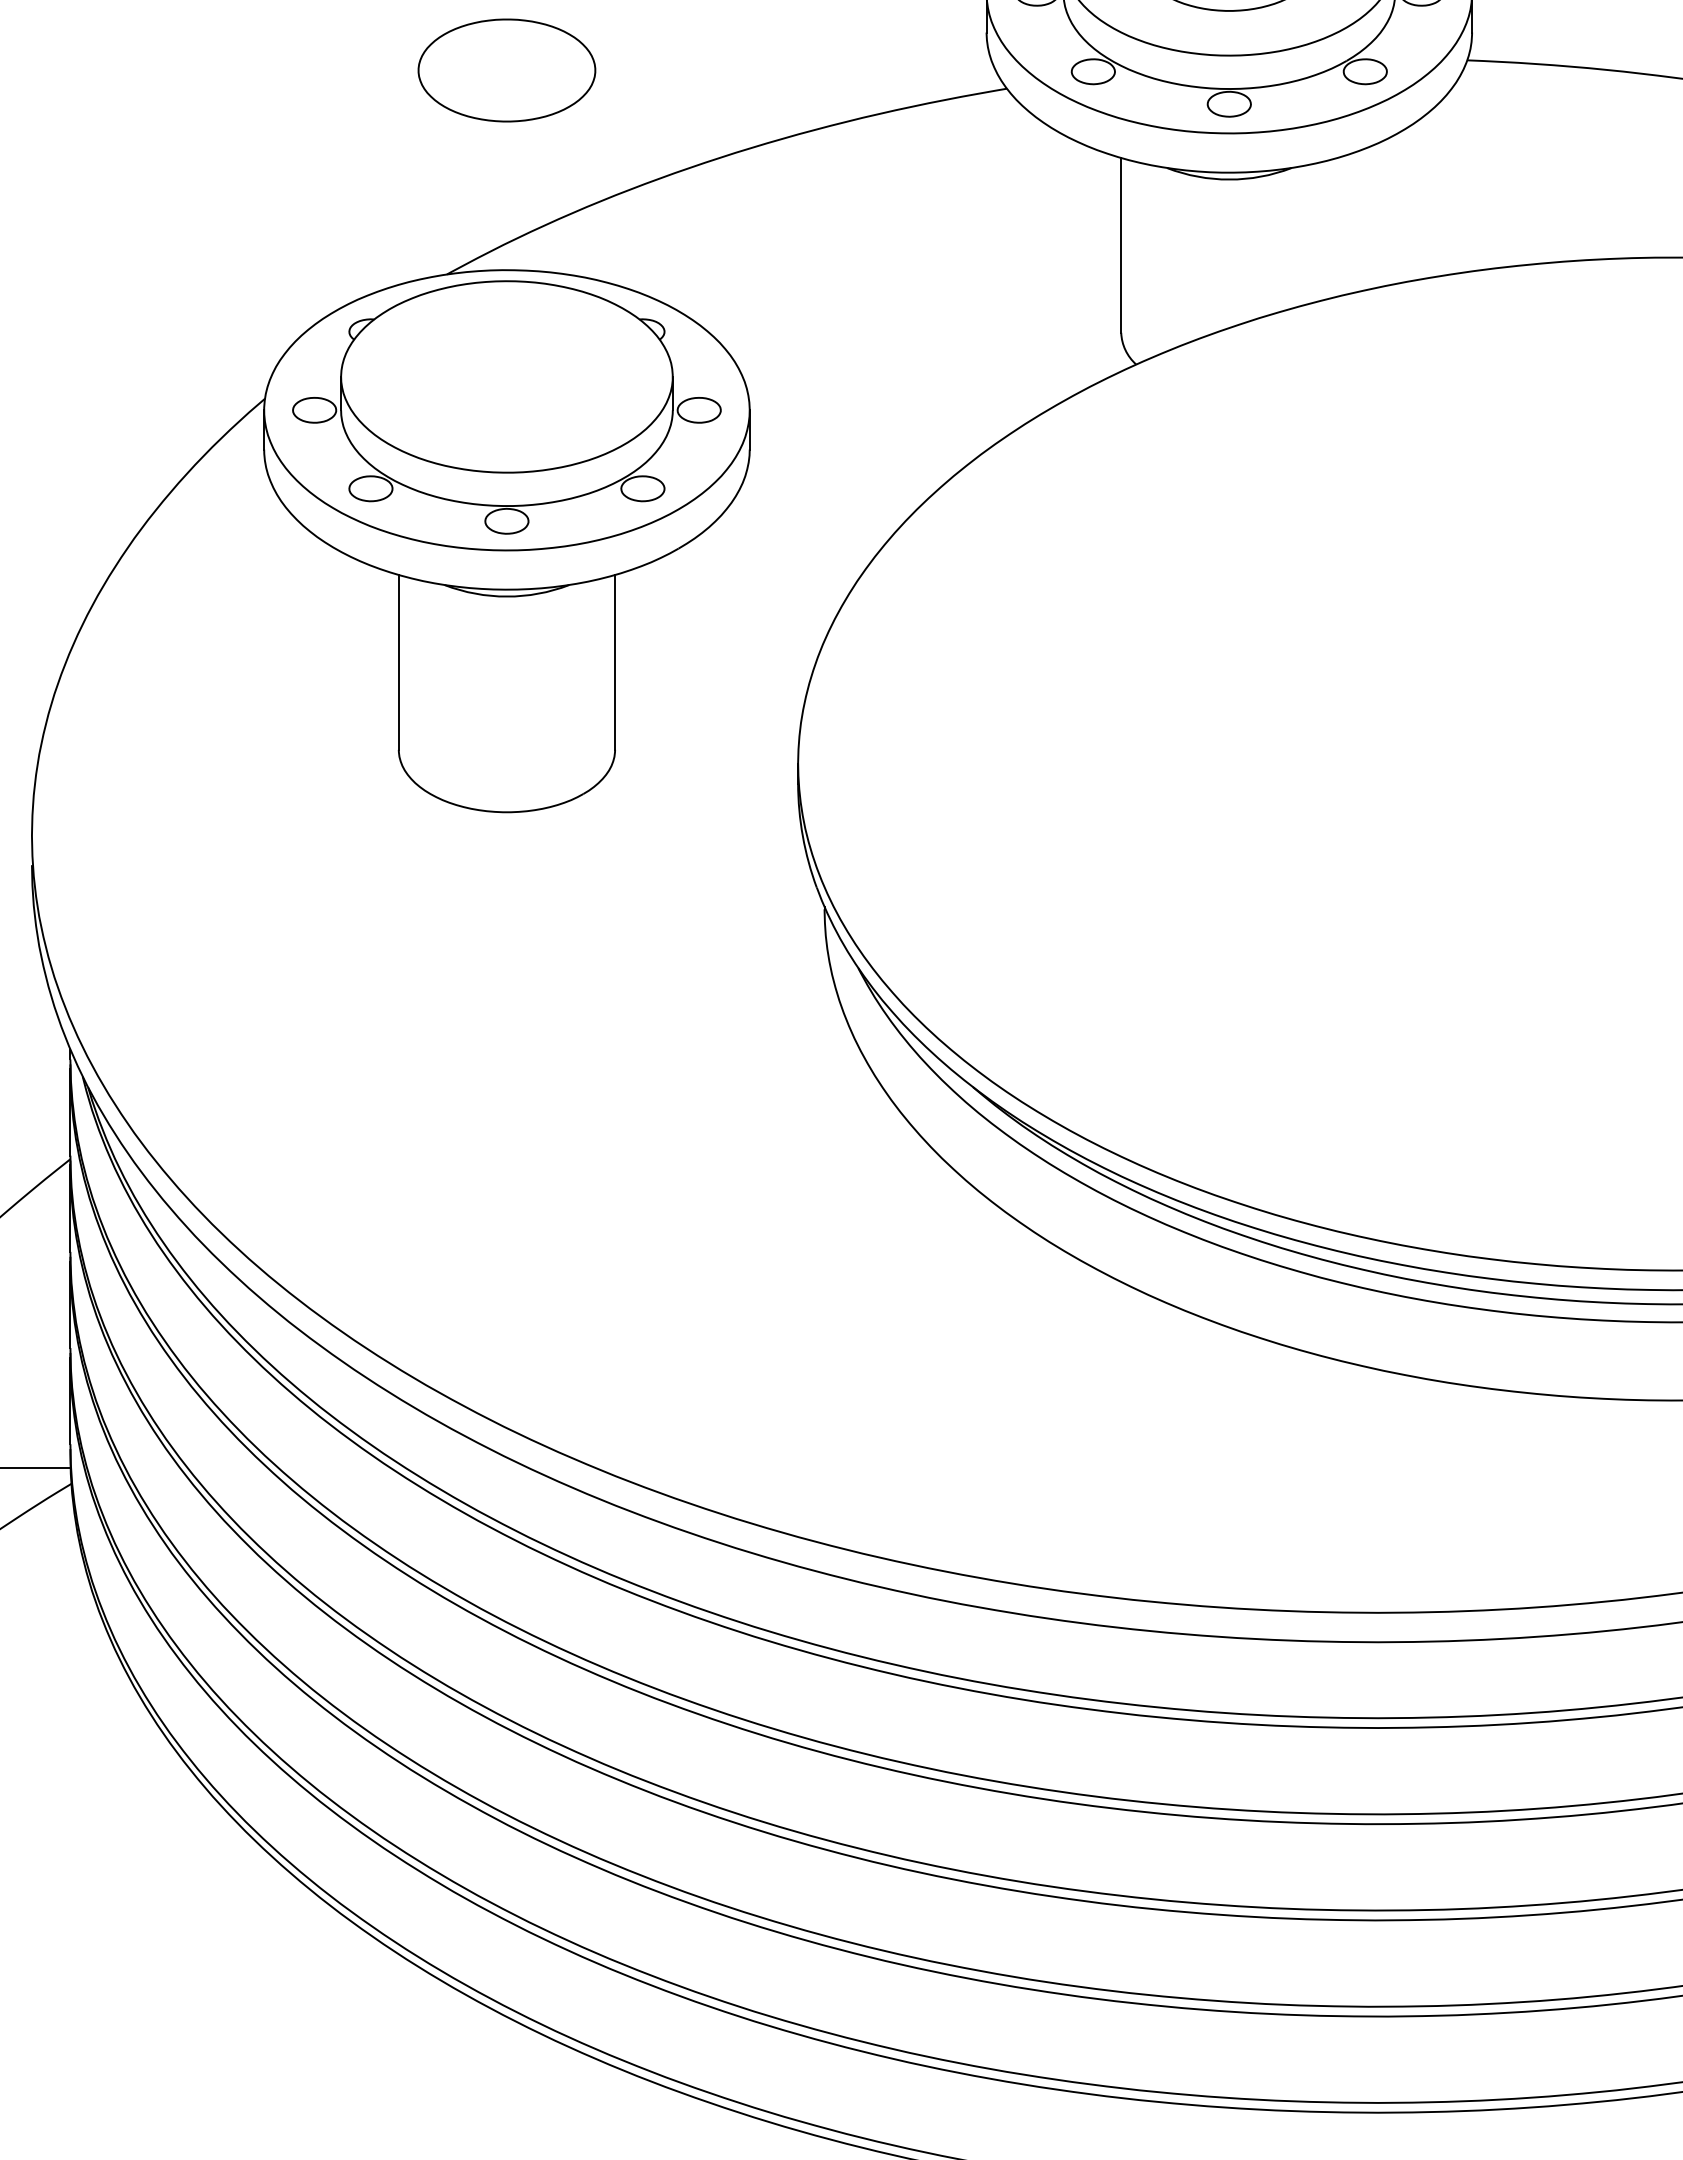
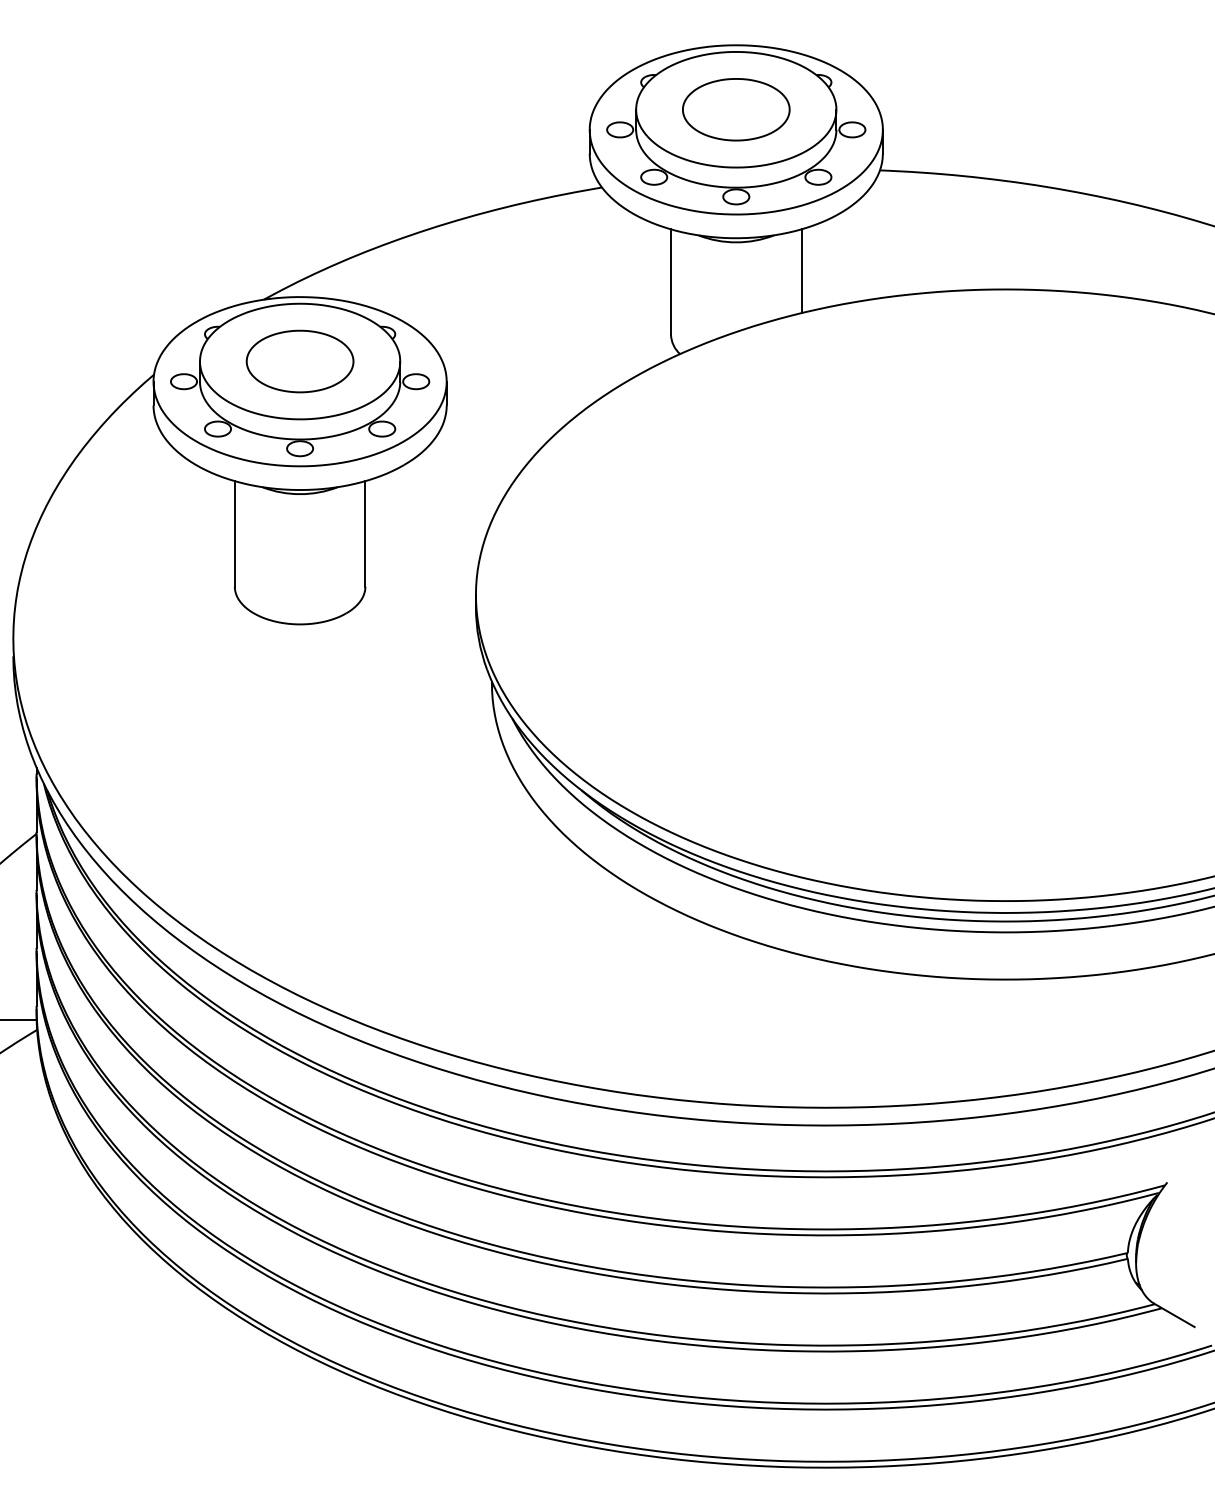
part: (505, 70) -> (299, 361), moved
line: (1337, 227) -> (801, 271), added

